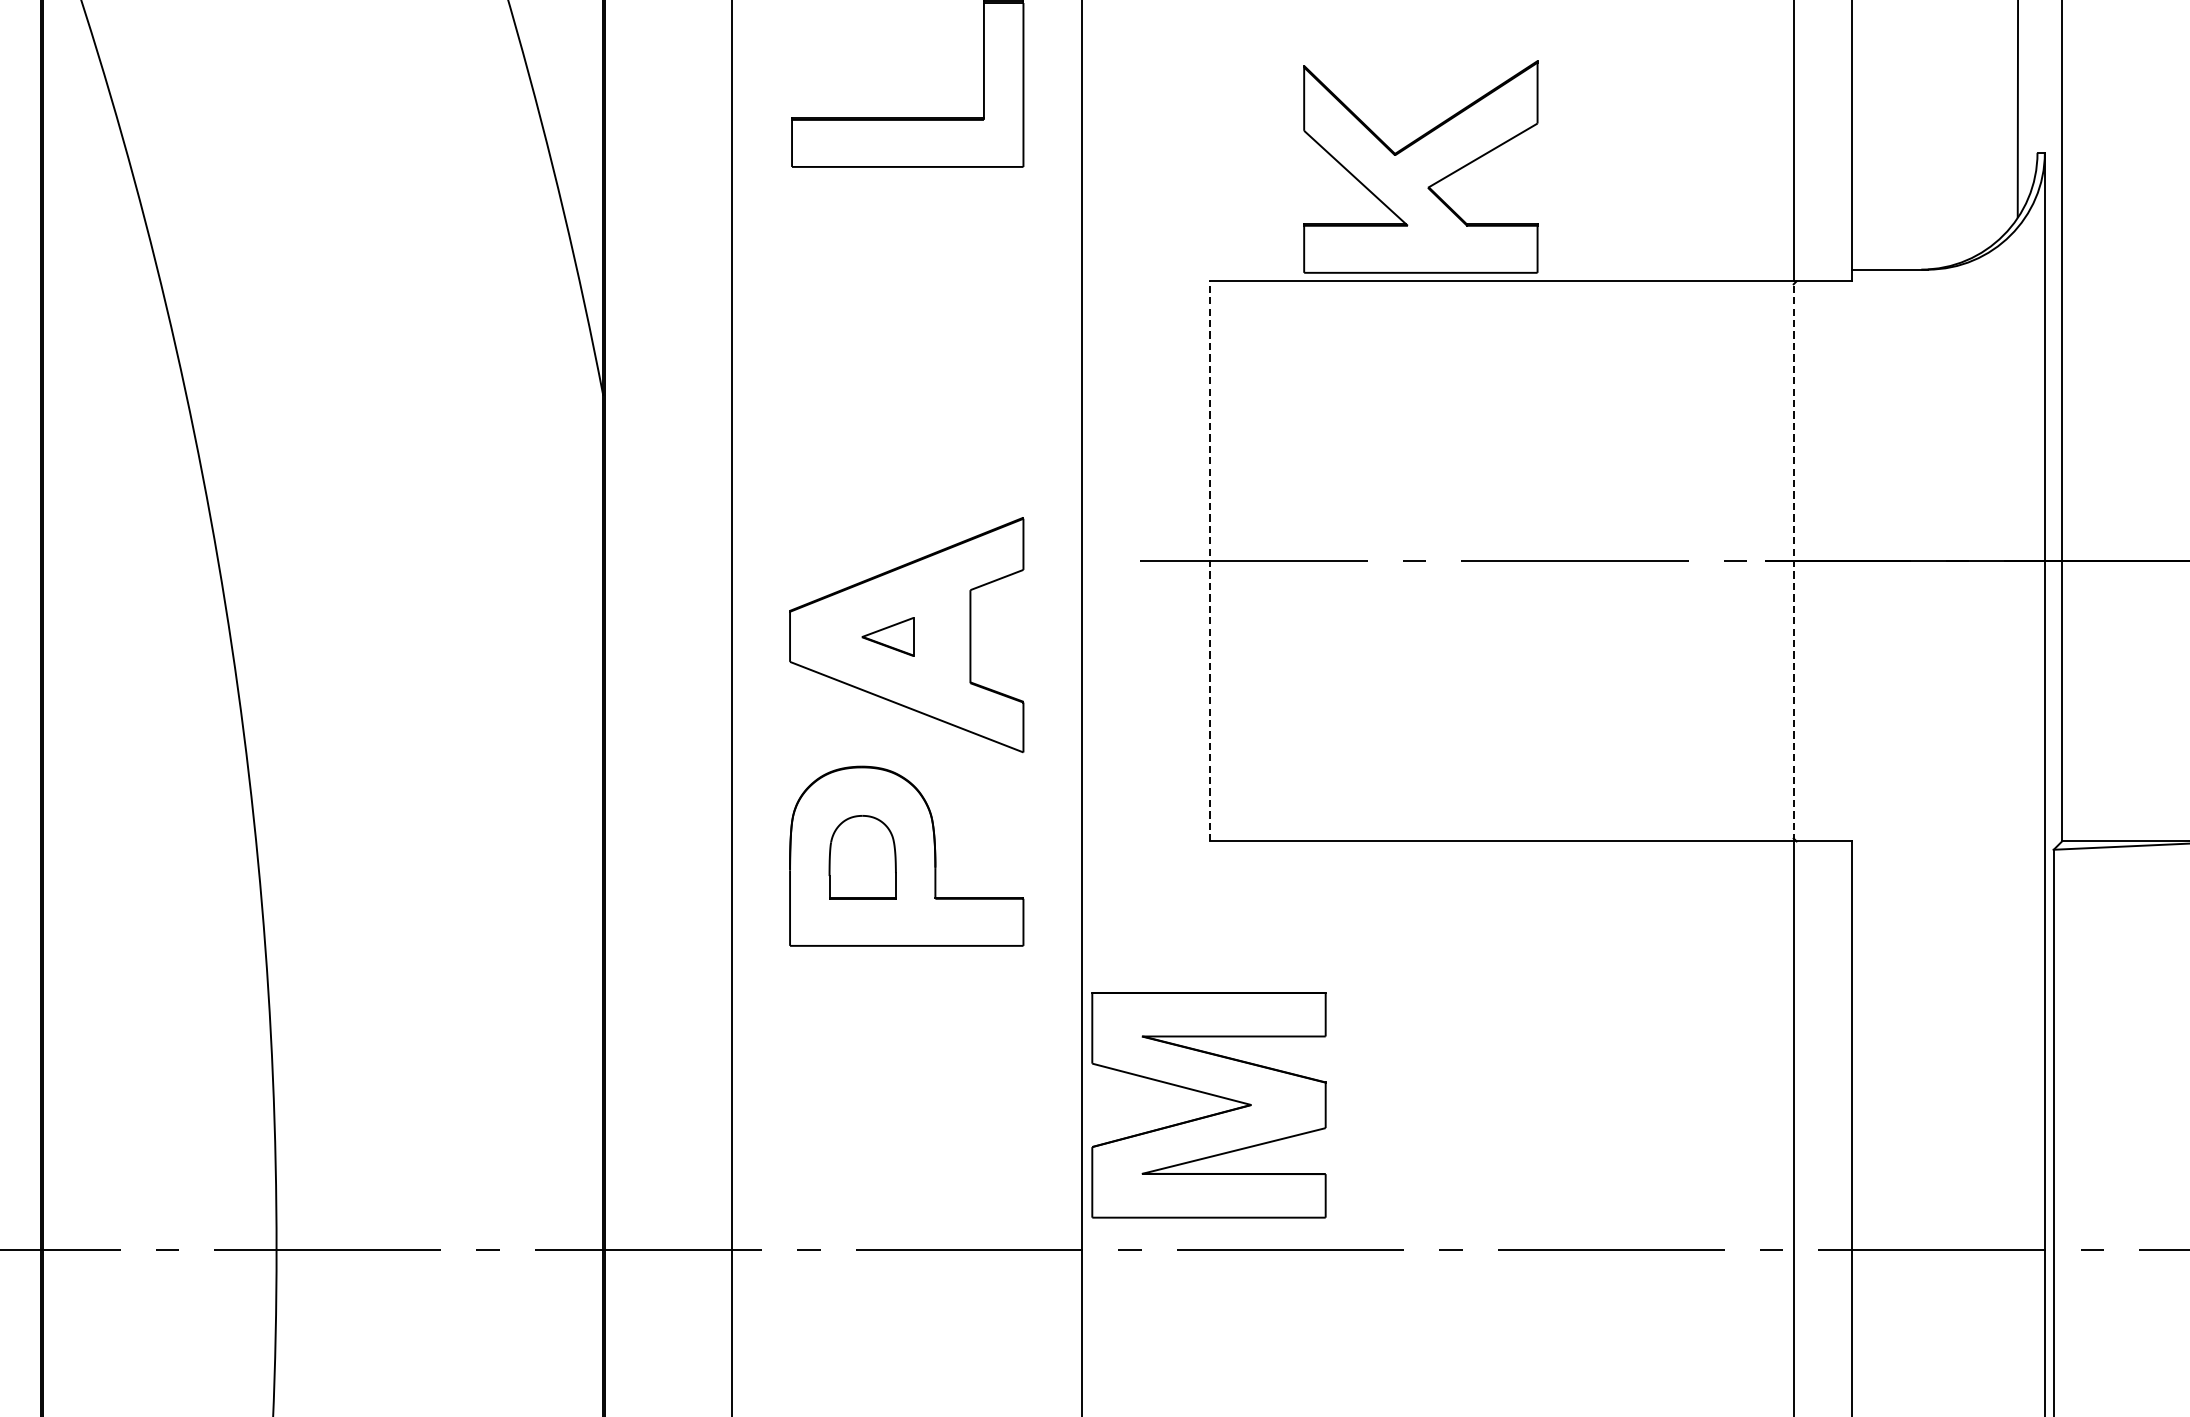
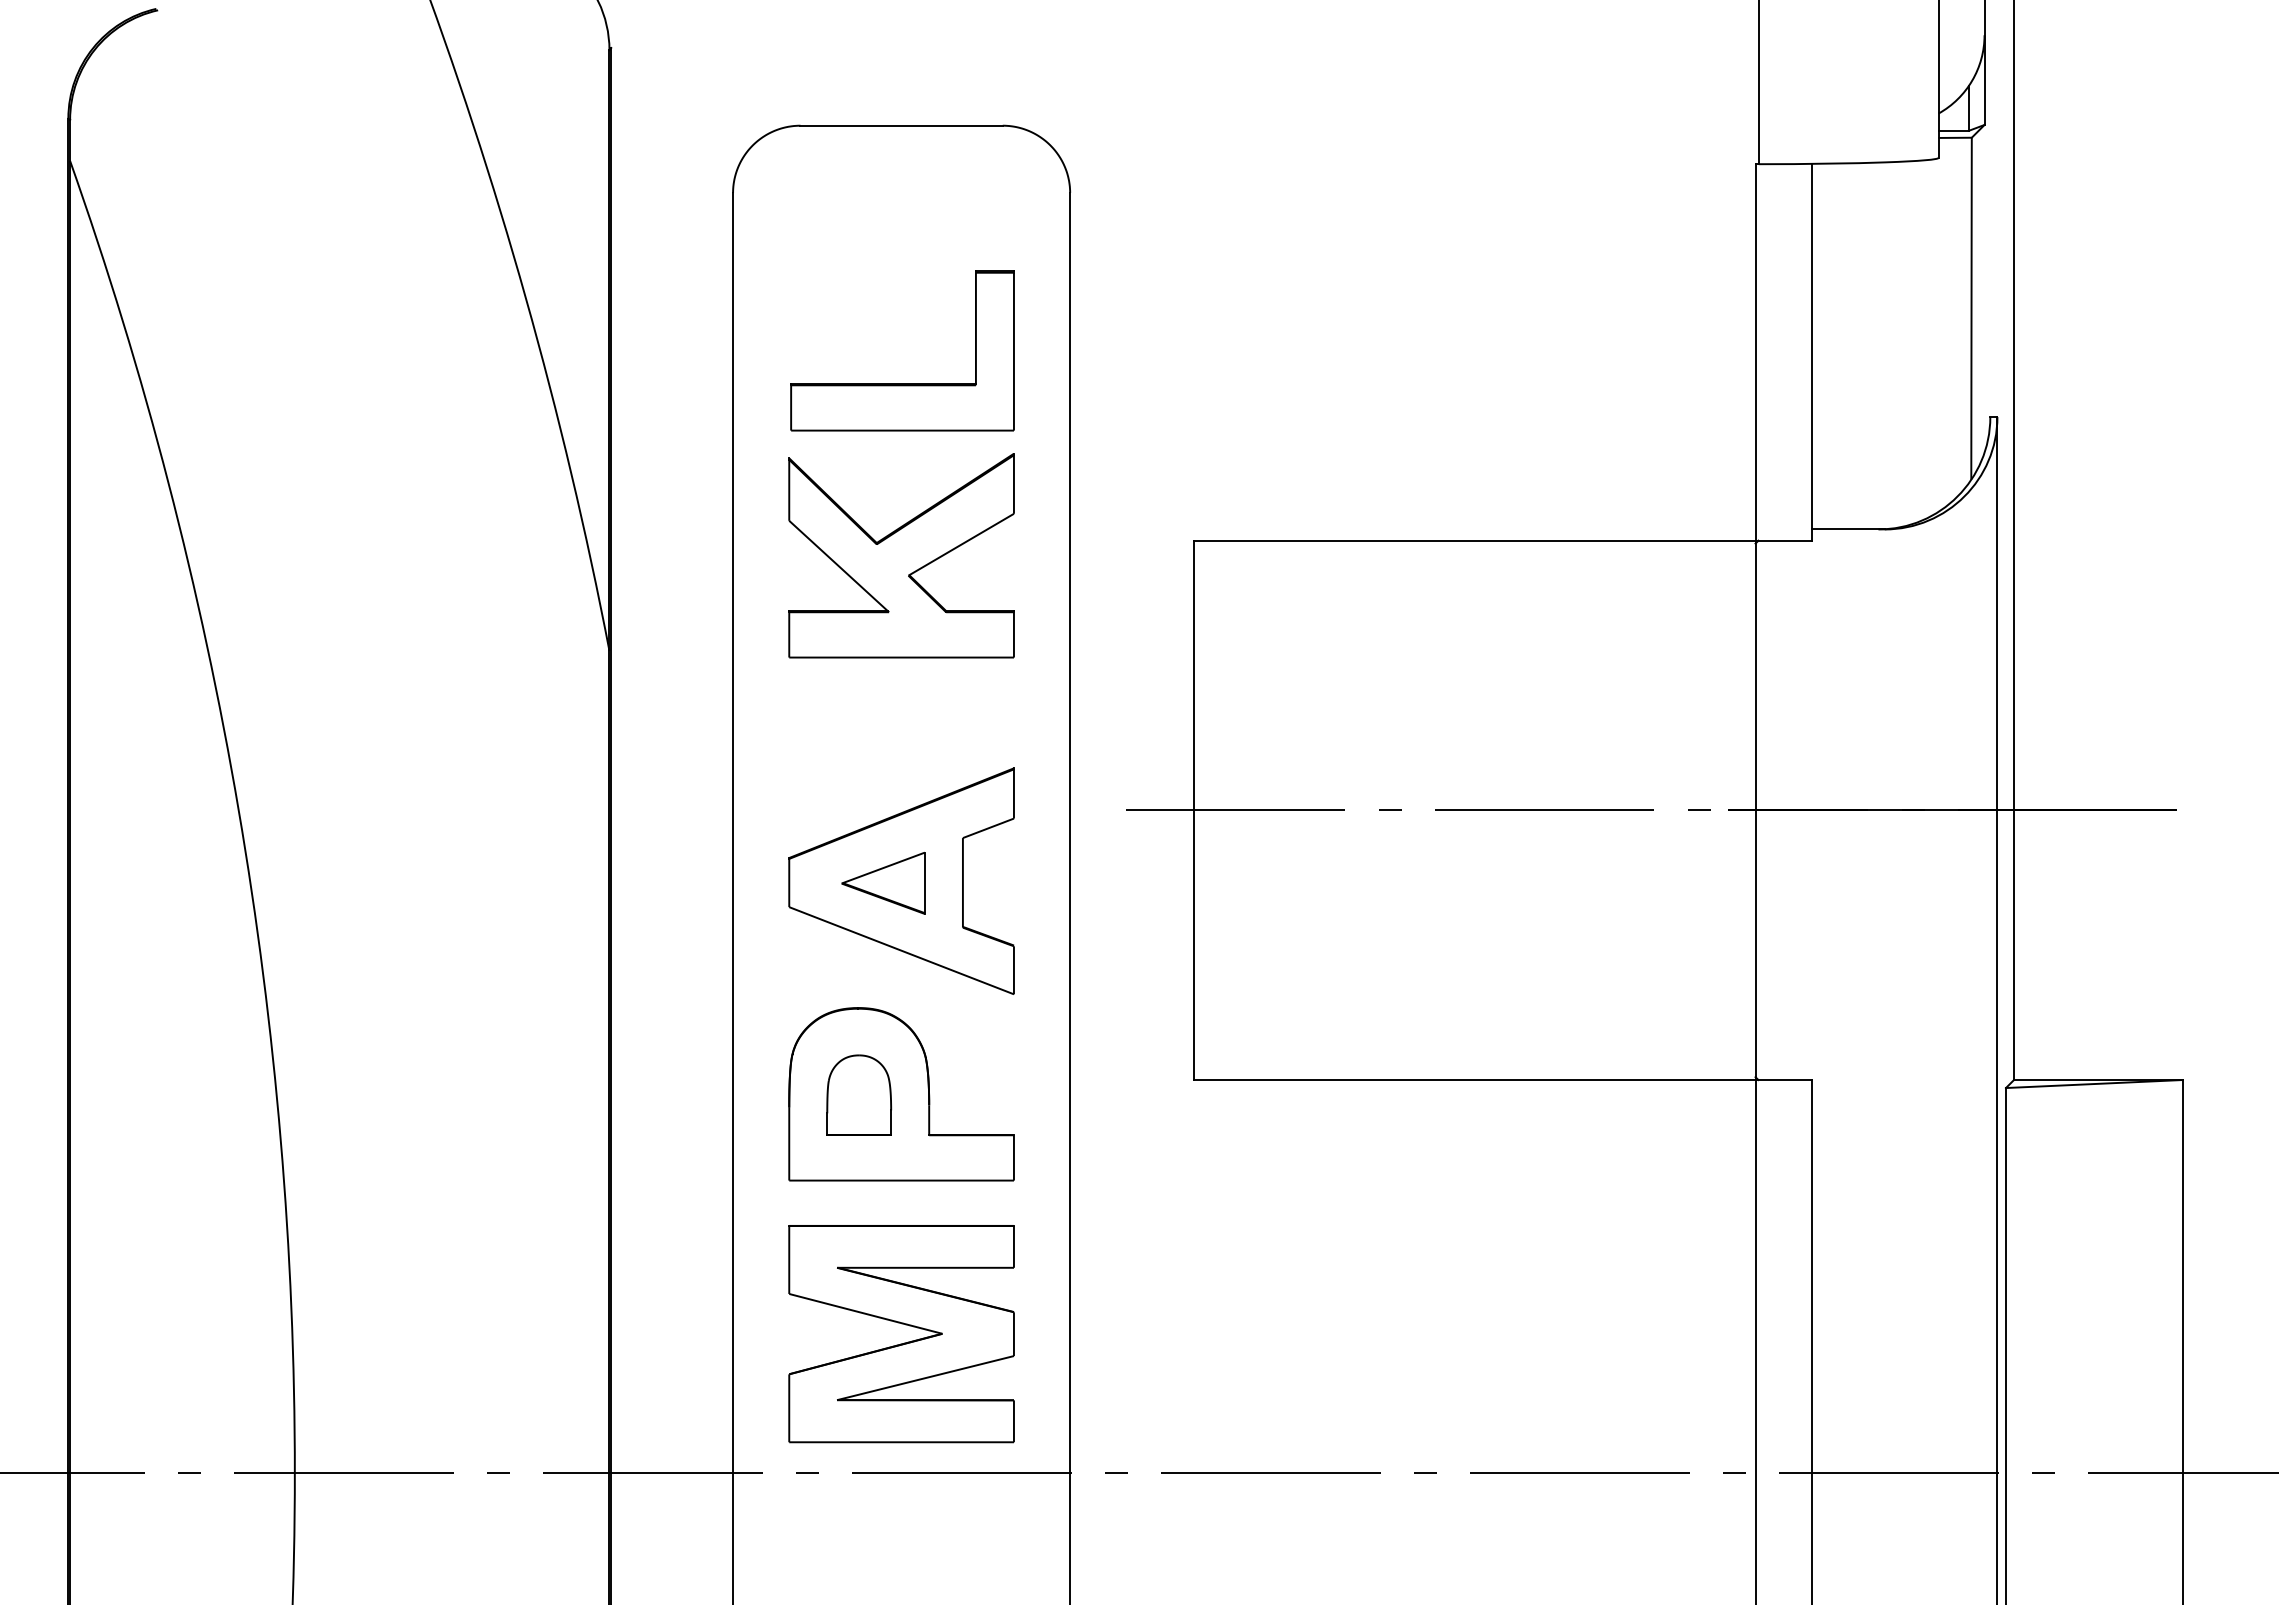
part: (1420, 166) -> (901, 555), moved
line: (1209, 561) -> (1193, 810), dashed -> solid
line: (1793, 561) -> (1755, 810), dashed -> solid
part: (887, 636) -> (883, 882), size x1.67
part: (1211, 1114) -> (904, 1342), moved

